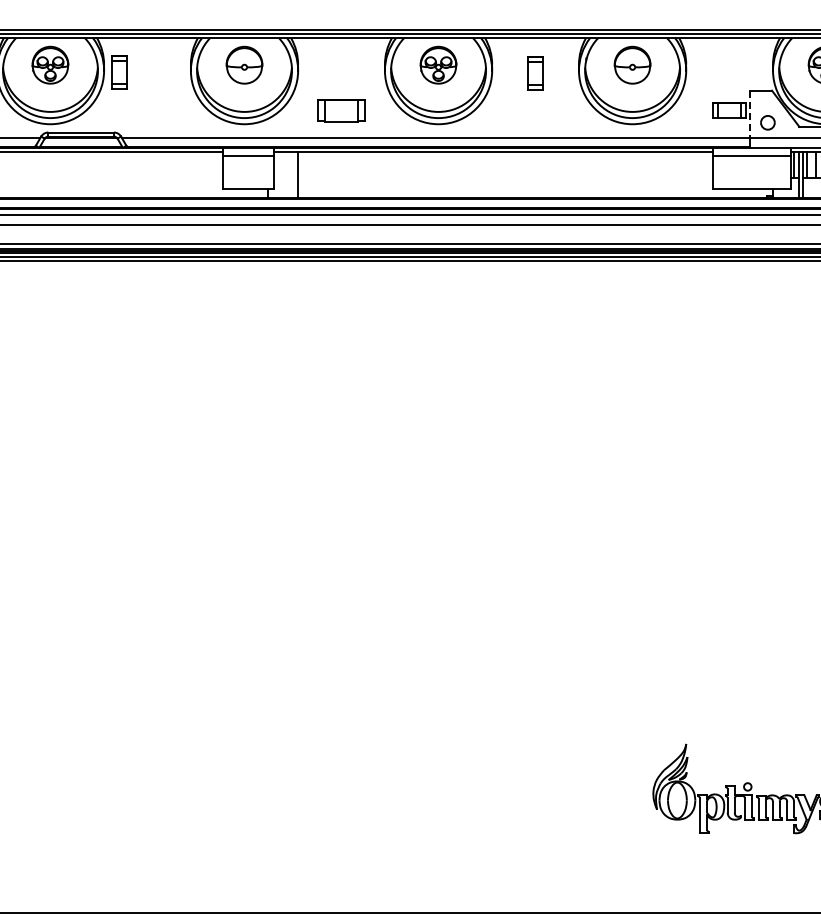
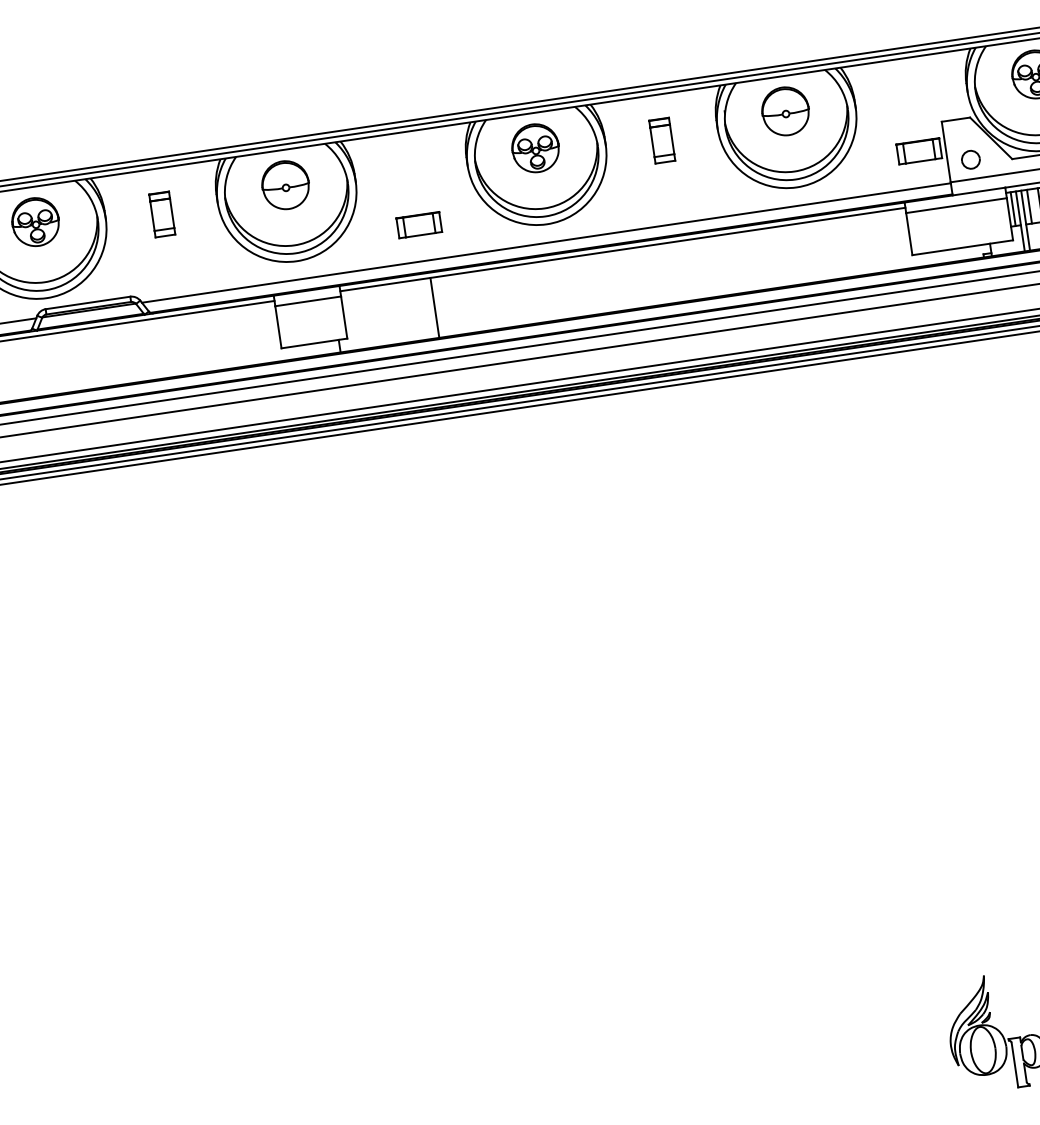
part: (119, 72) -> (162, 214), moved
part: (341, 110) -> (419, 225), size x0.71
line: (750, 114) -> (946, 152), dashed -> solid
line: (298, 174) -> (435, 306), moved

